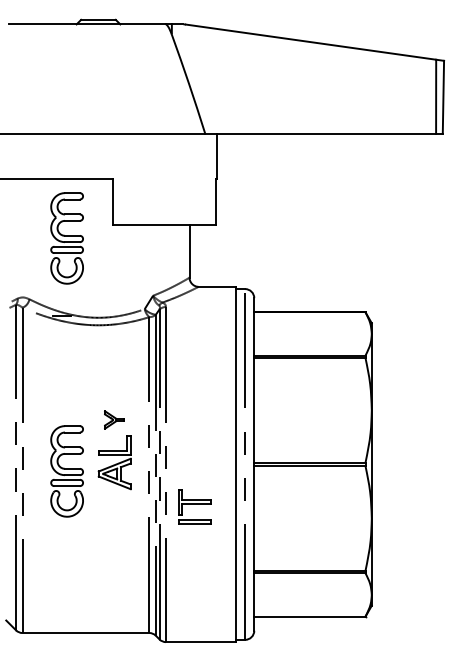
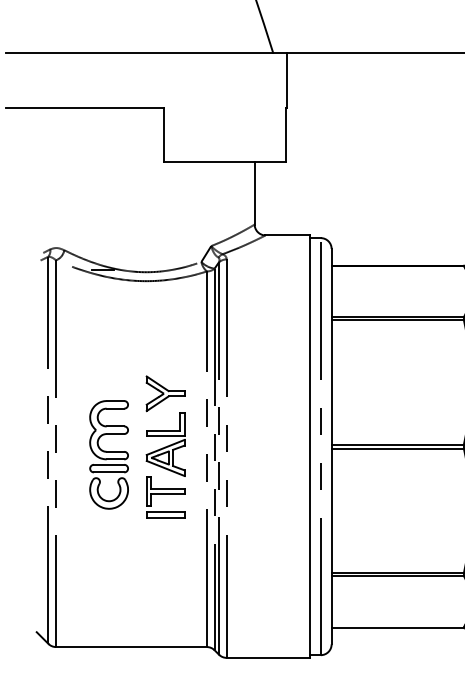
part: (66, 238) -> (108, 177), removed
part: (114, 419) -> (165, 393), size x1.67
part: (194, 506) -> (165, 496), moved

